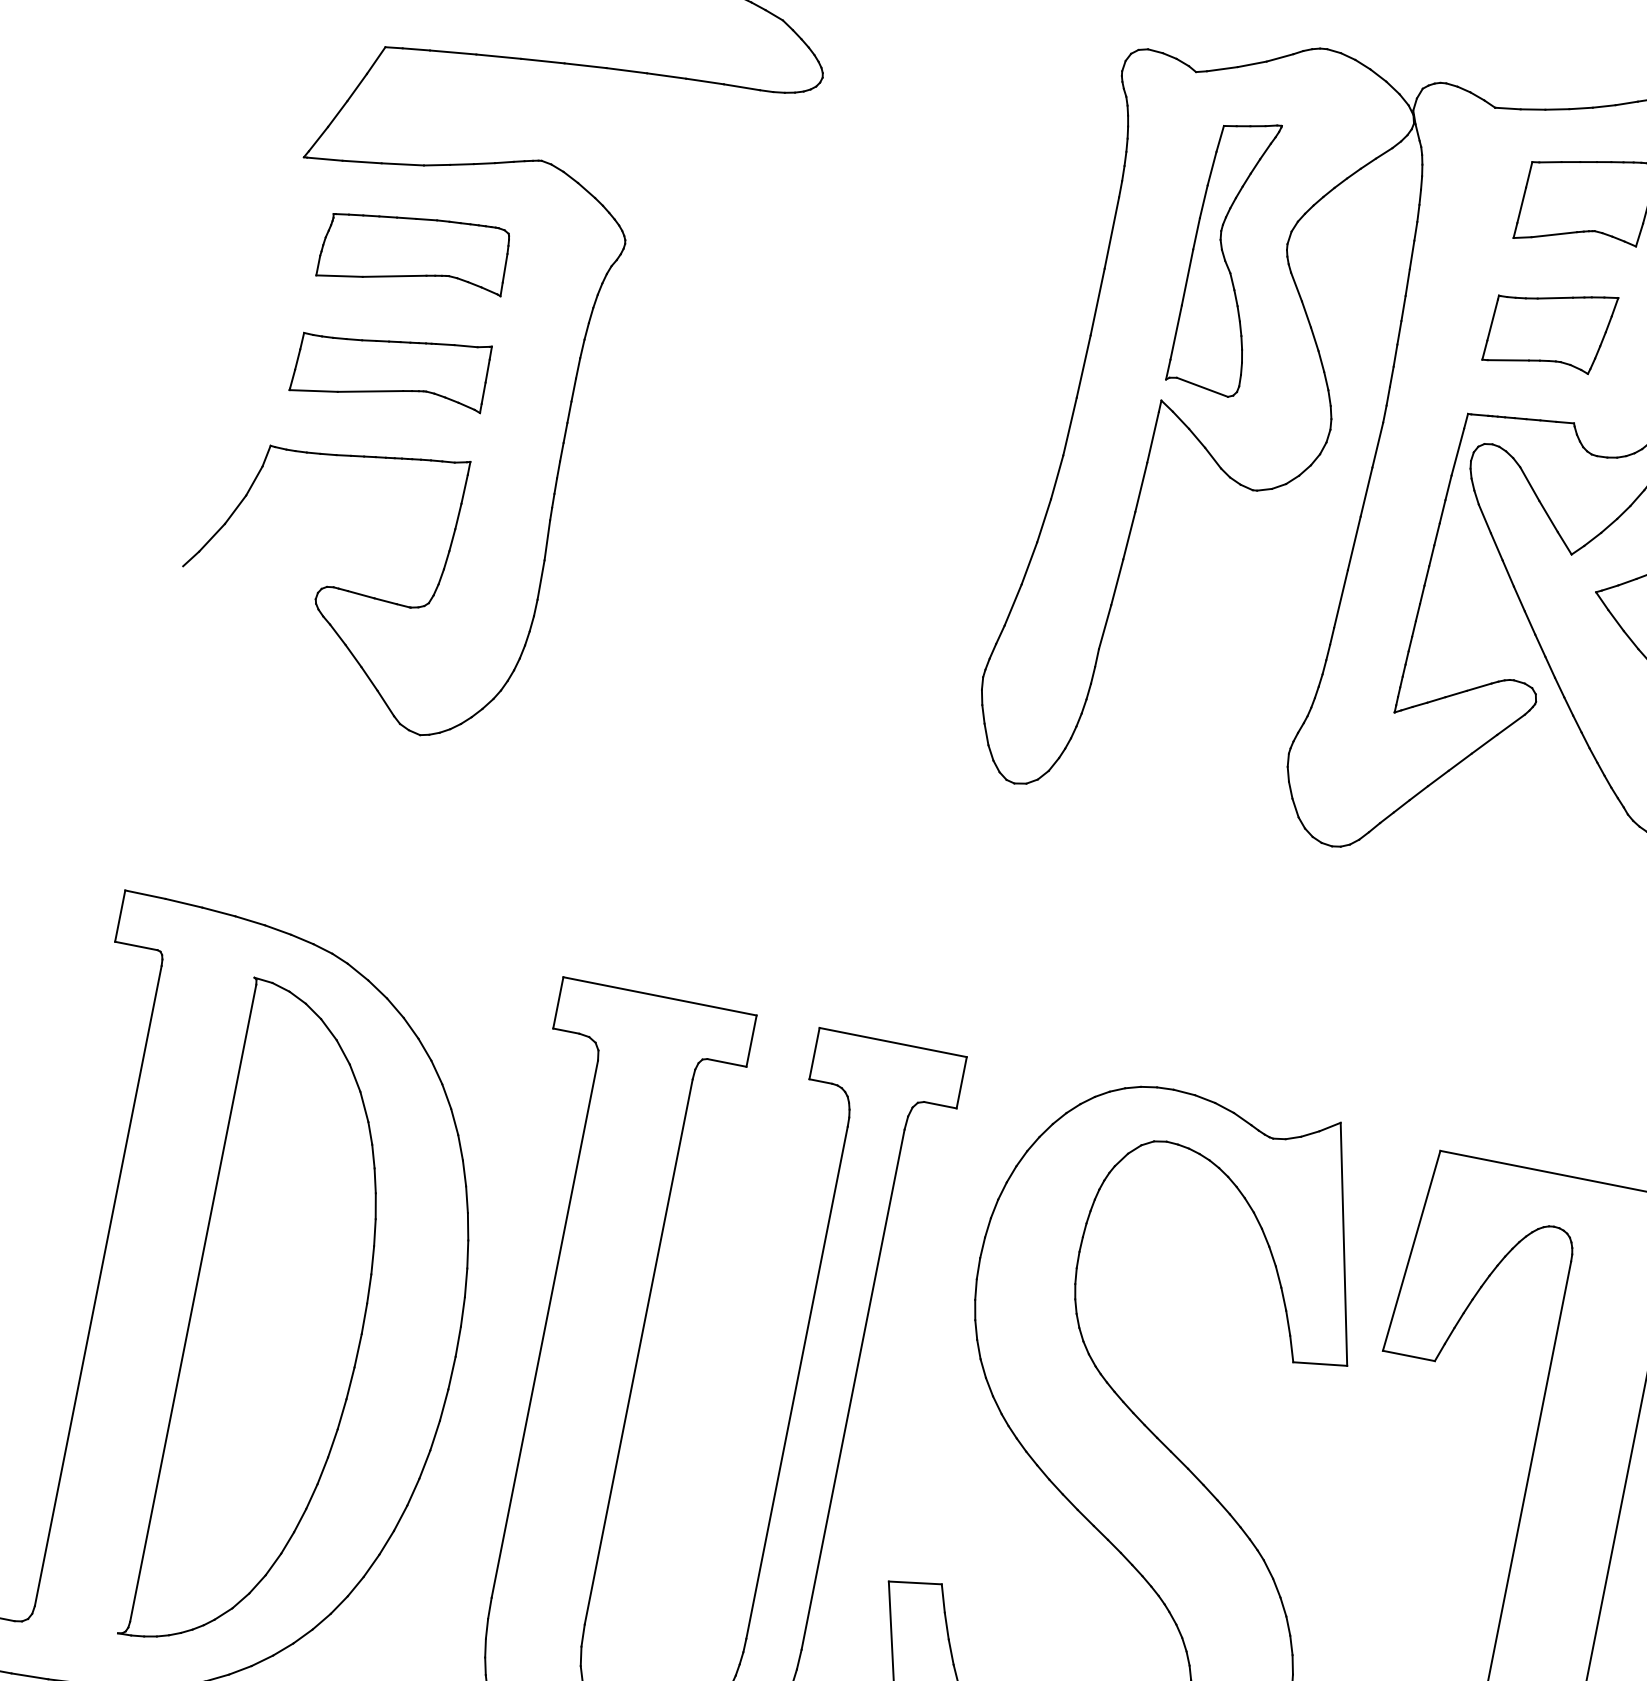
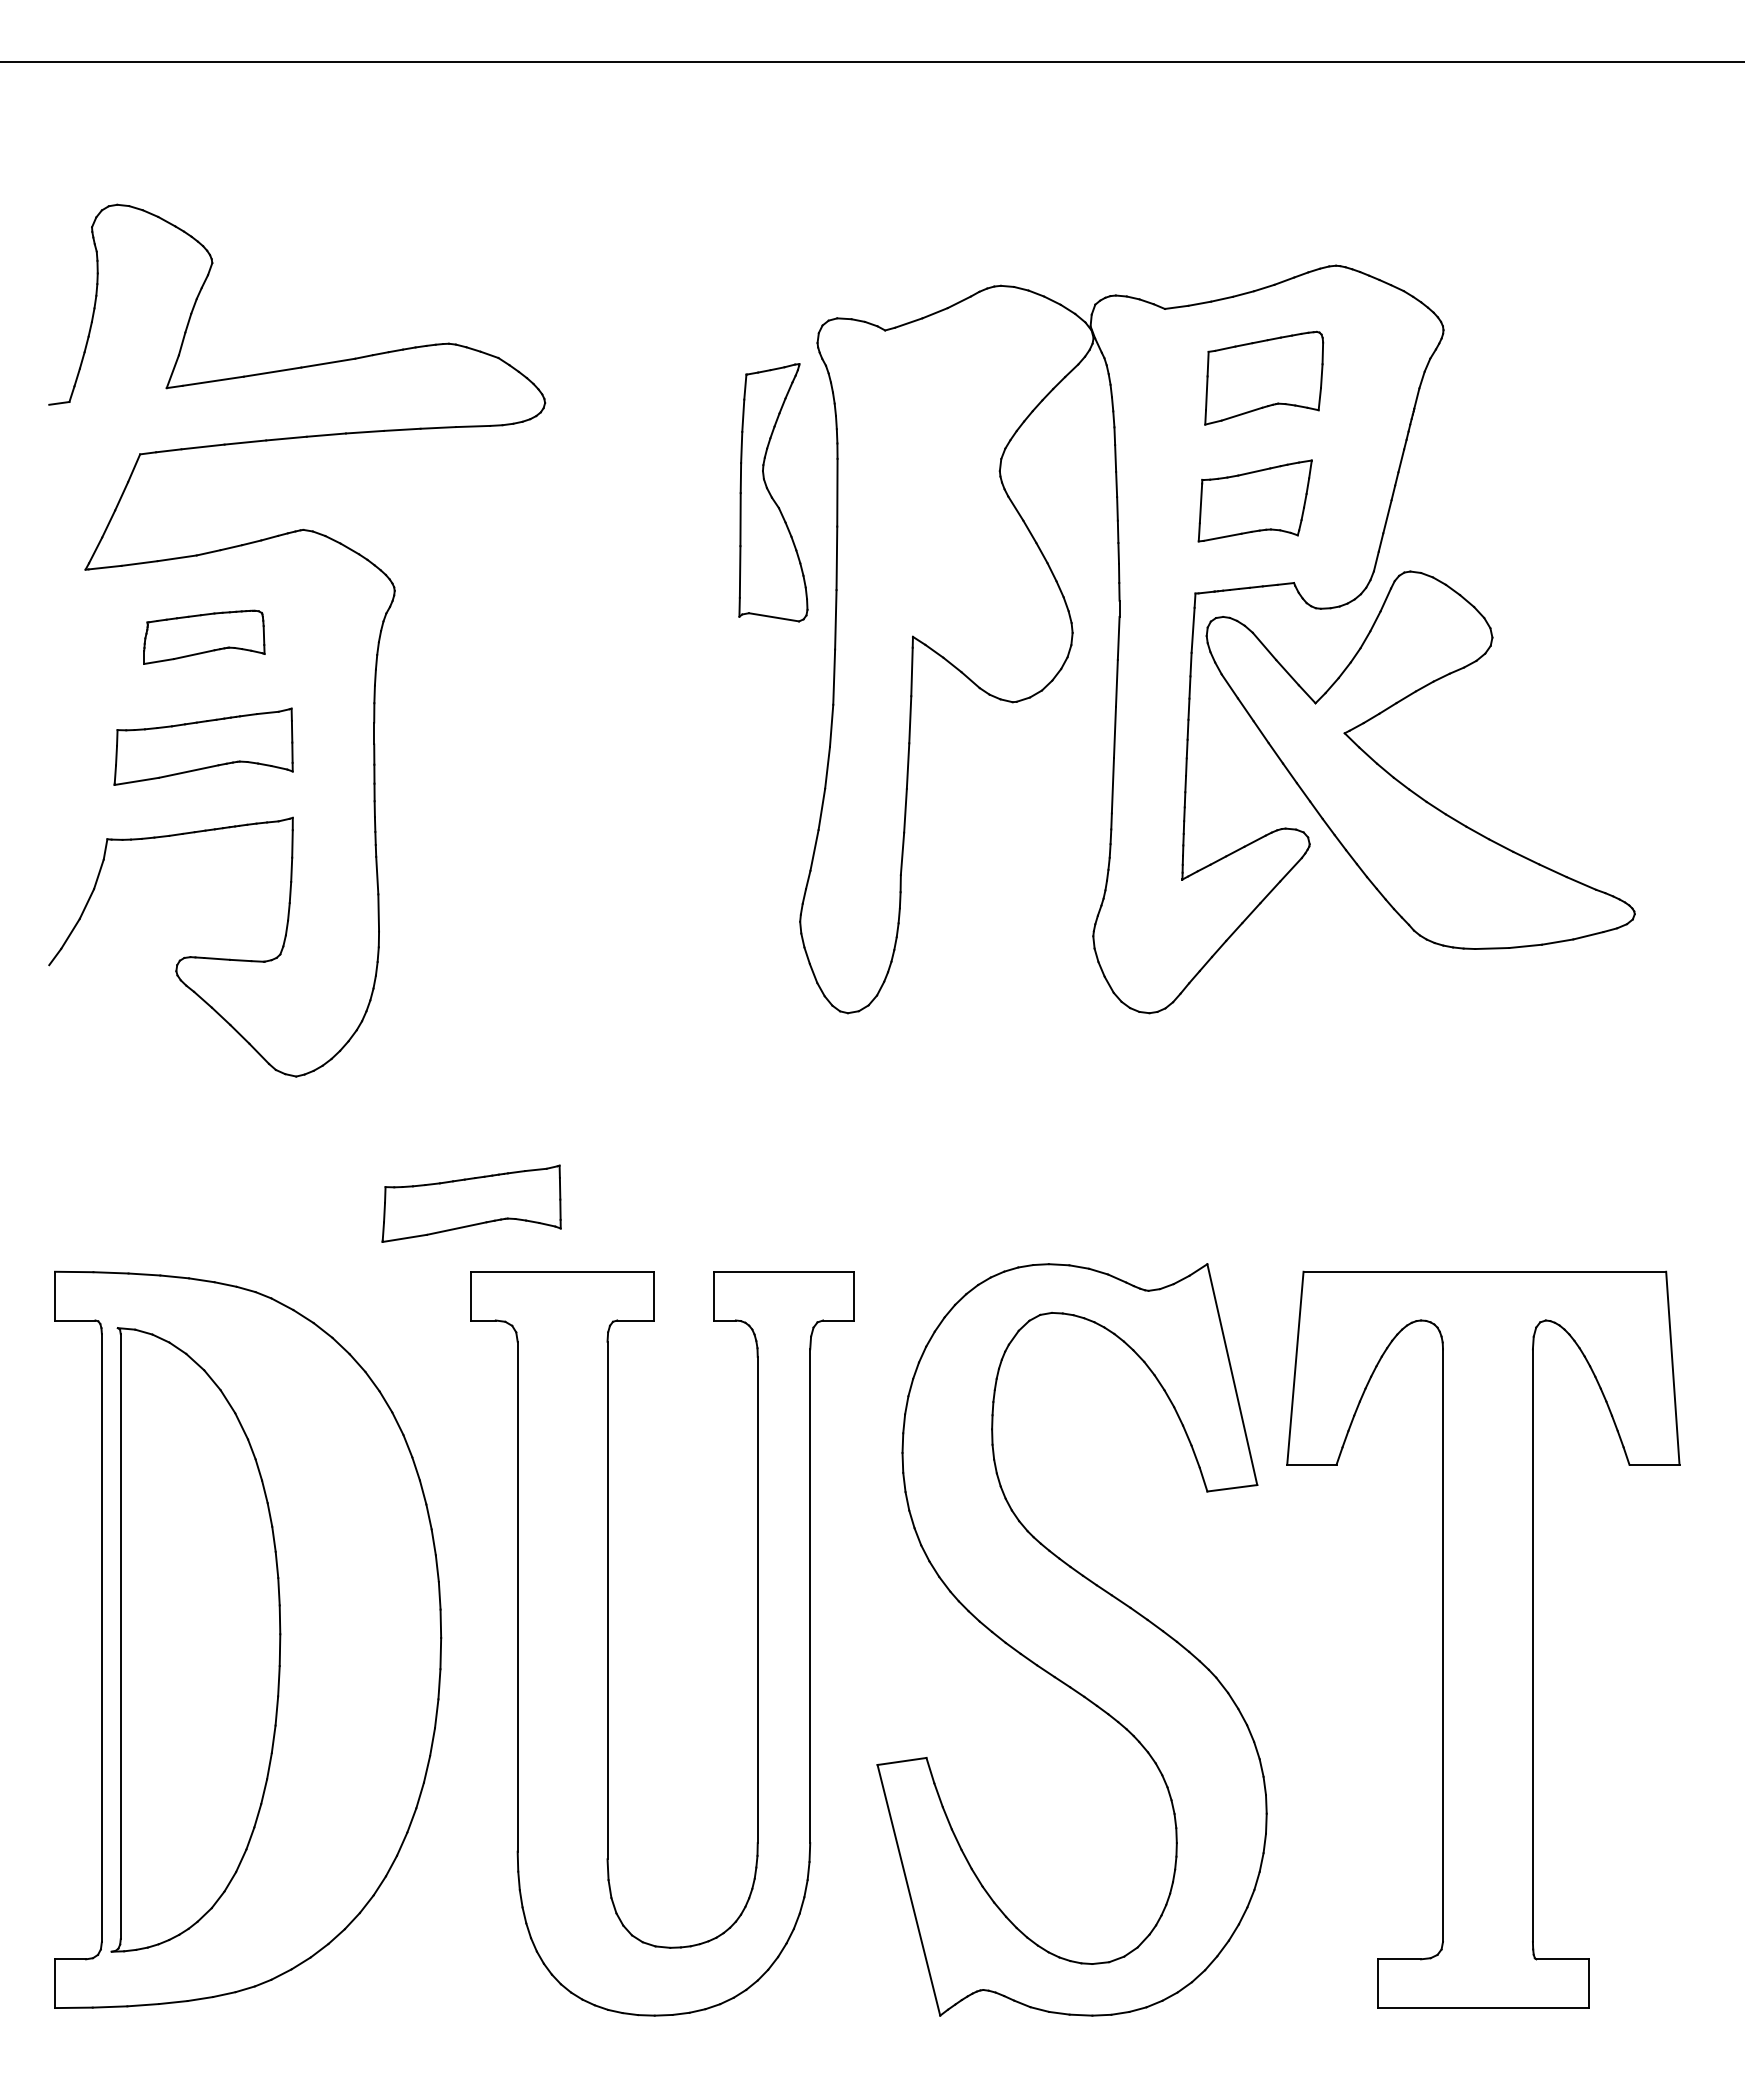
part: (415, 253) -> (204, 637), size x0.7
part: (1227, 255) -> (773, 492), moved
part: (578, 905) -> (471, 1203), added
part: (271, 1321) -> (195, 1639), moved

